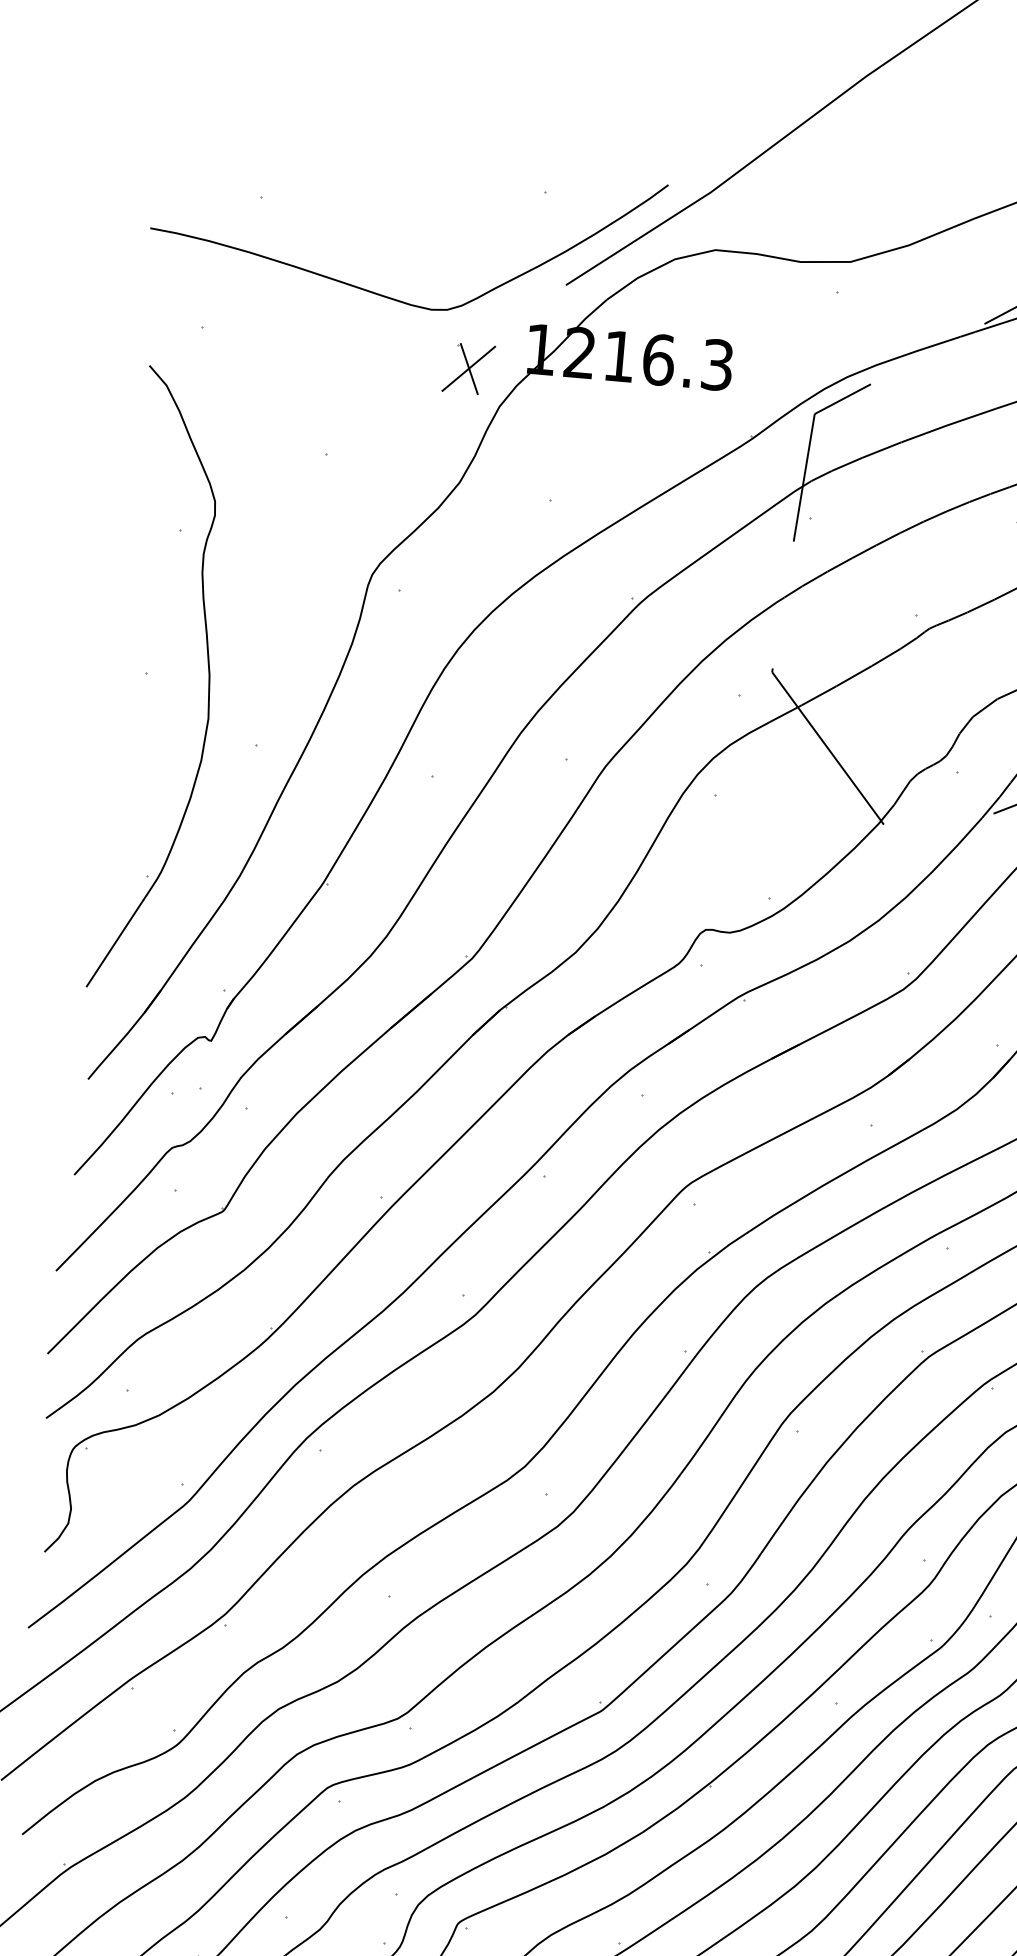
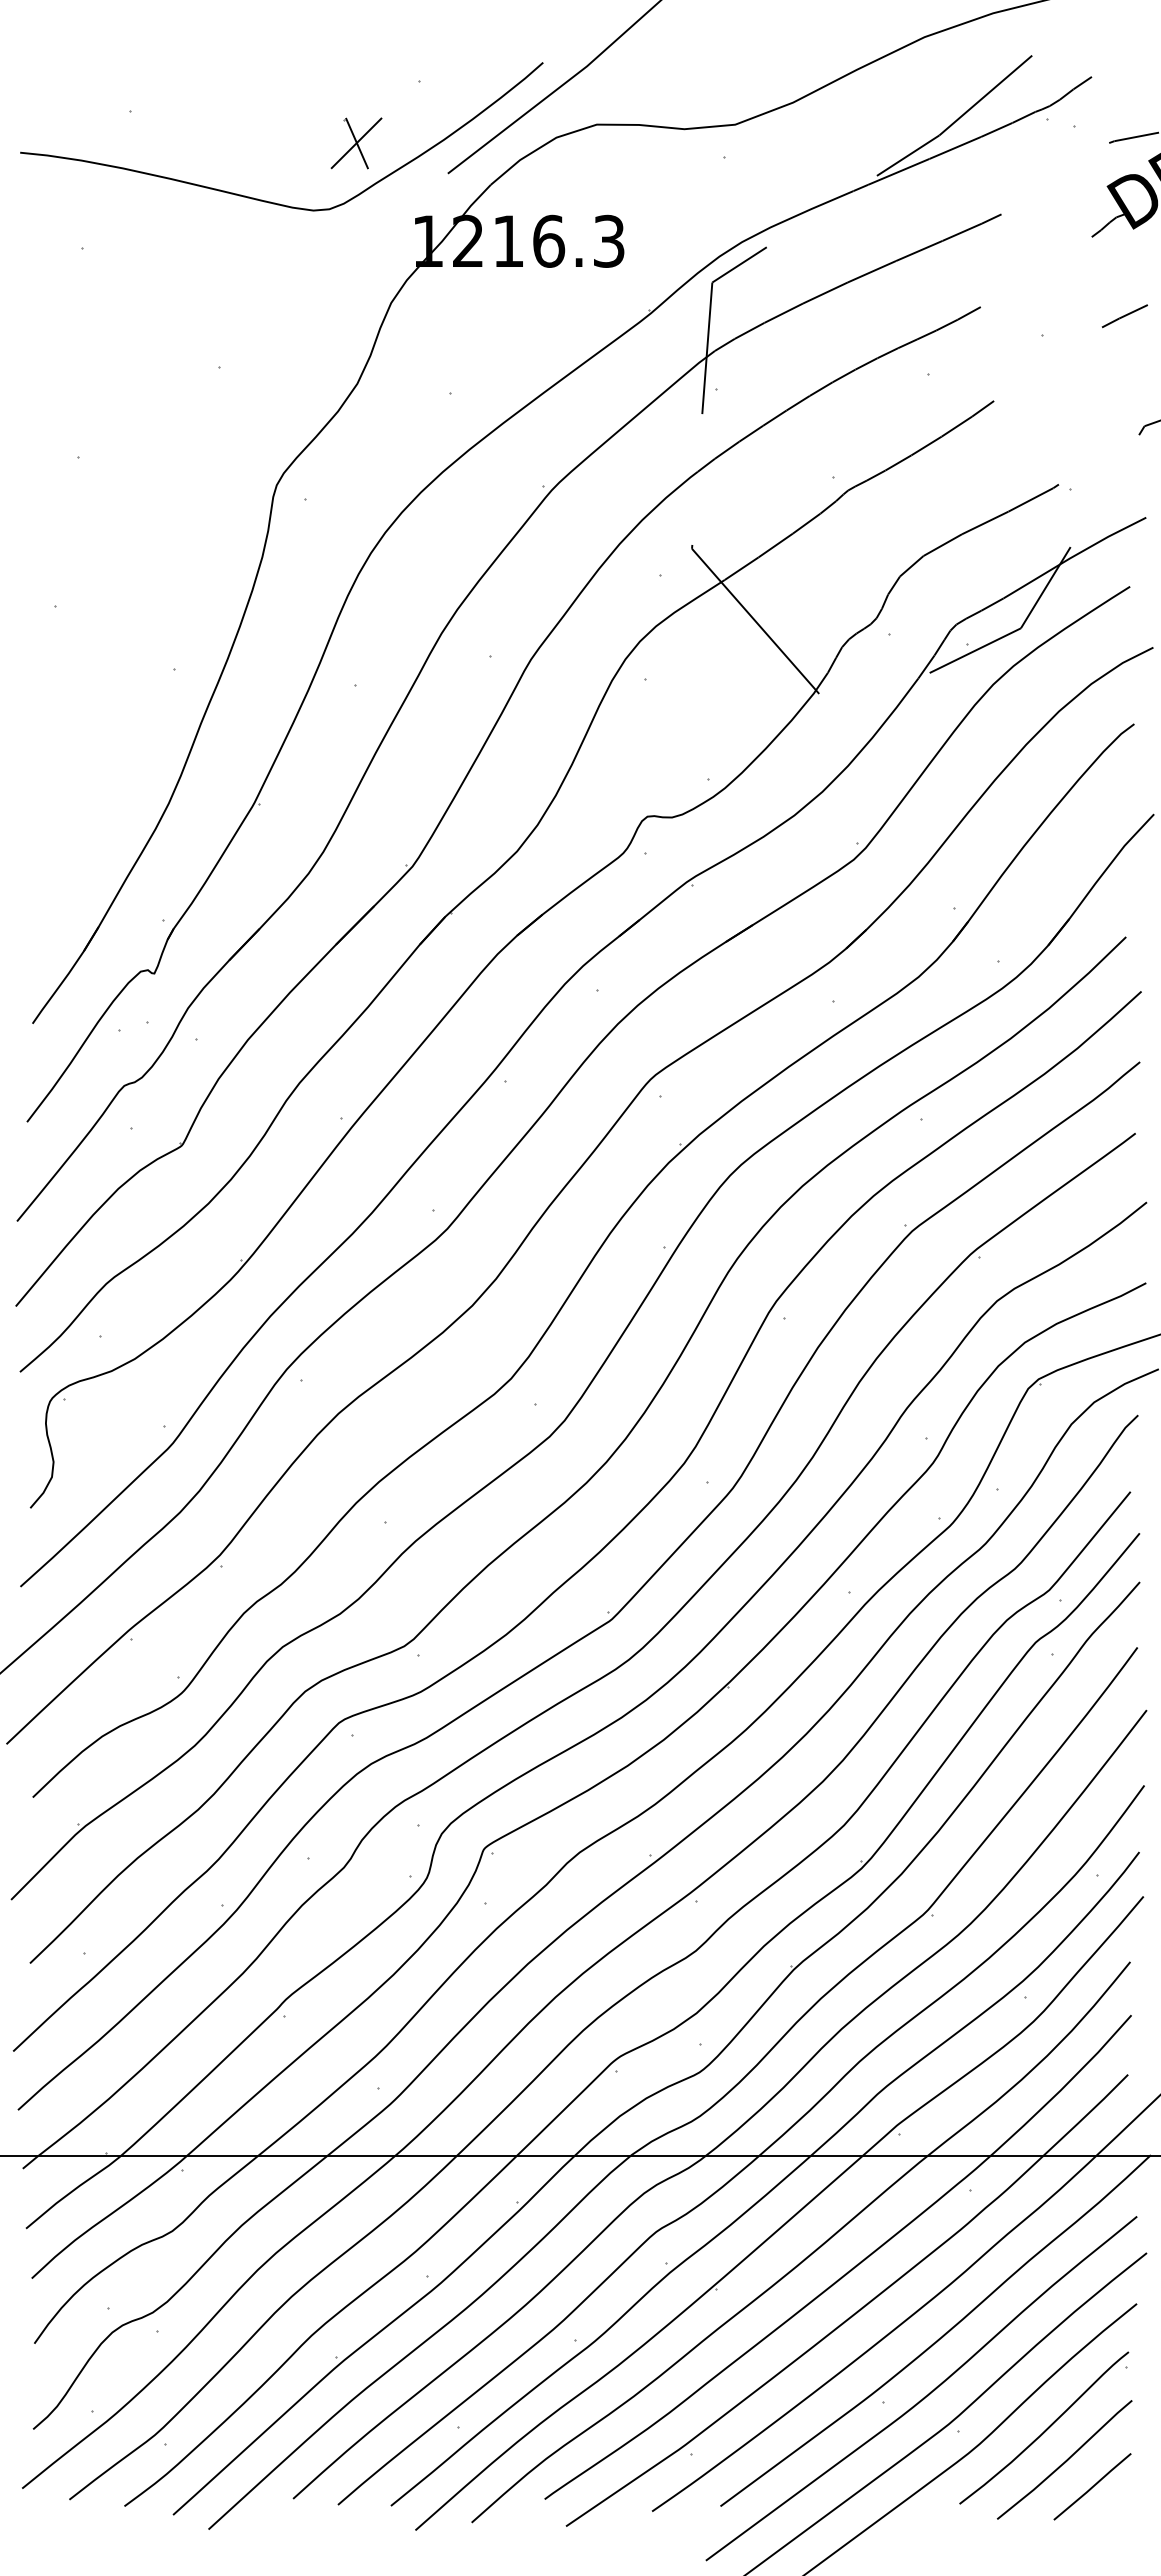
part: (468, 368) -> (356, 143), moved
part: (208, 684) -> (119, 611), removed

